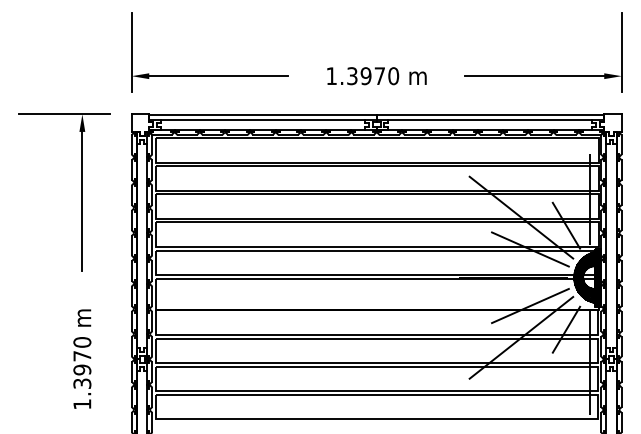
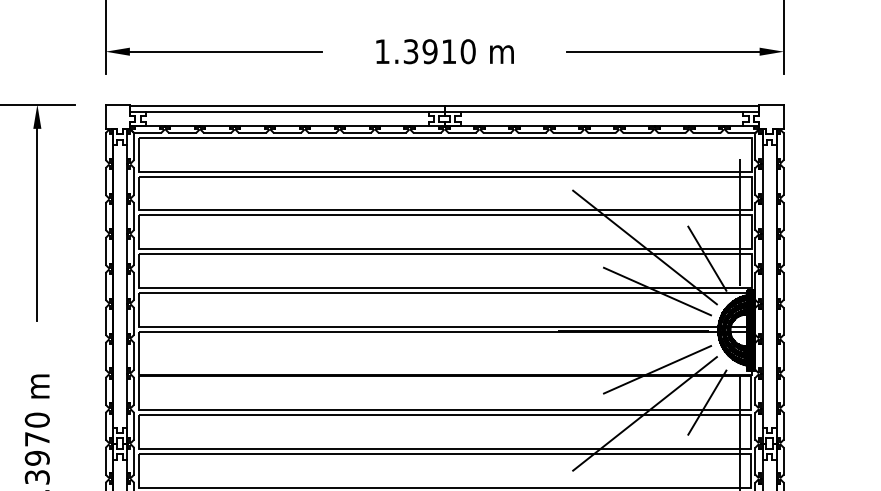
text: (379, 75) -> (448, 50), 1.3970 -> 1.3910

